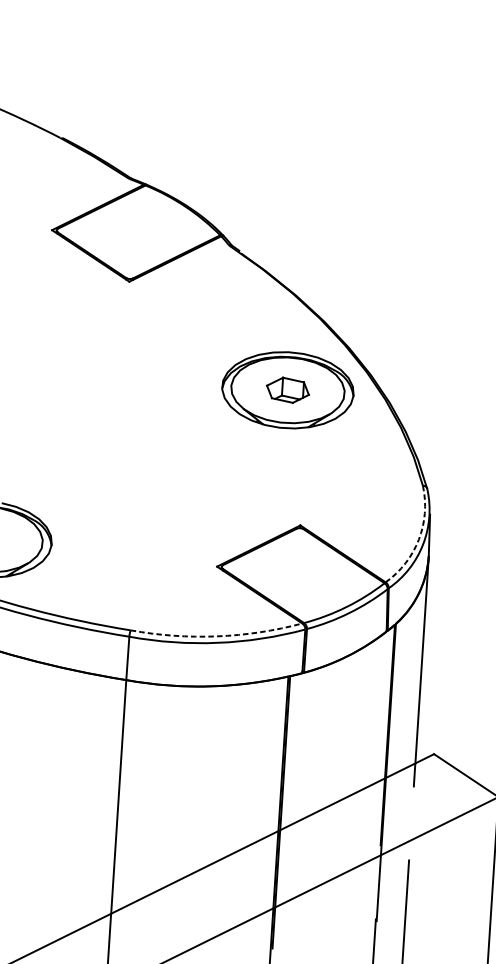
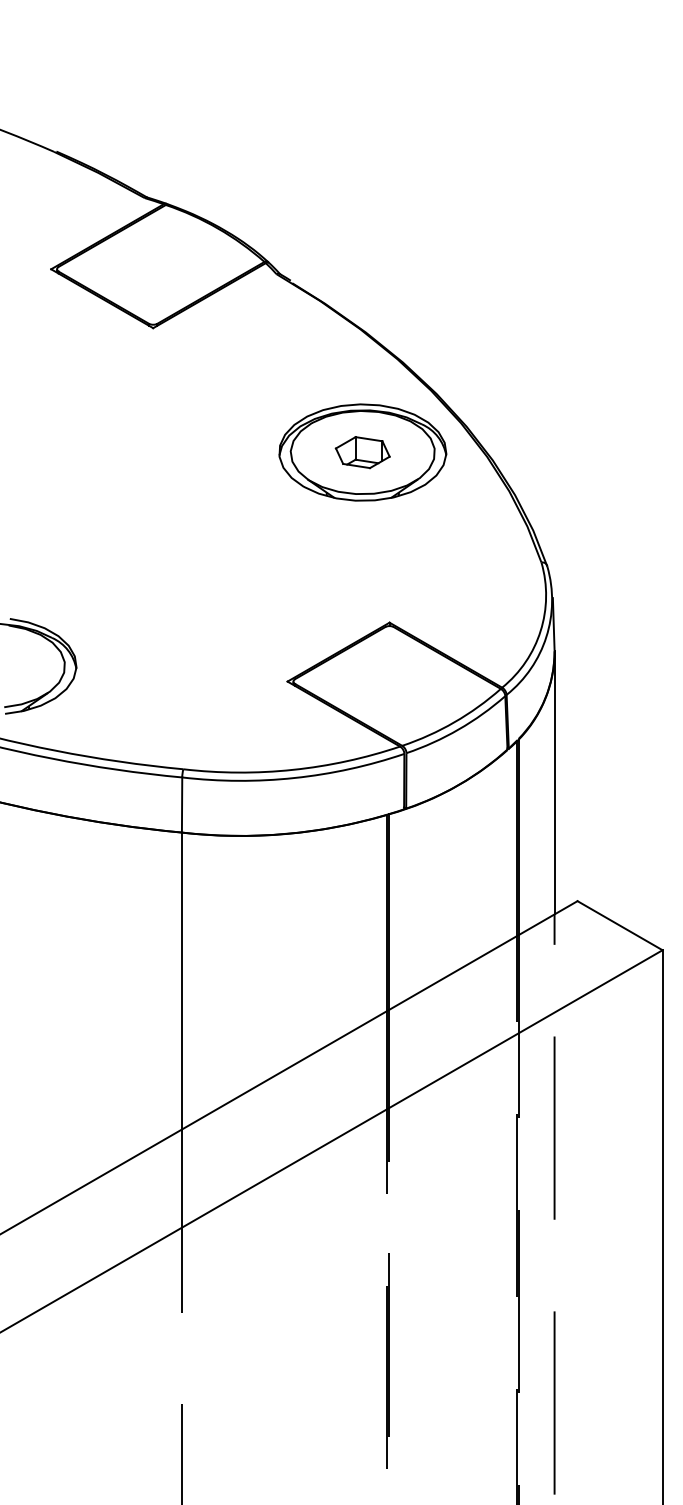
arc: (418, 540) -> (540, 631), dashed -> solid
arc: (217, 636) -> (293, 769), dashed -> solid

